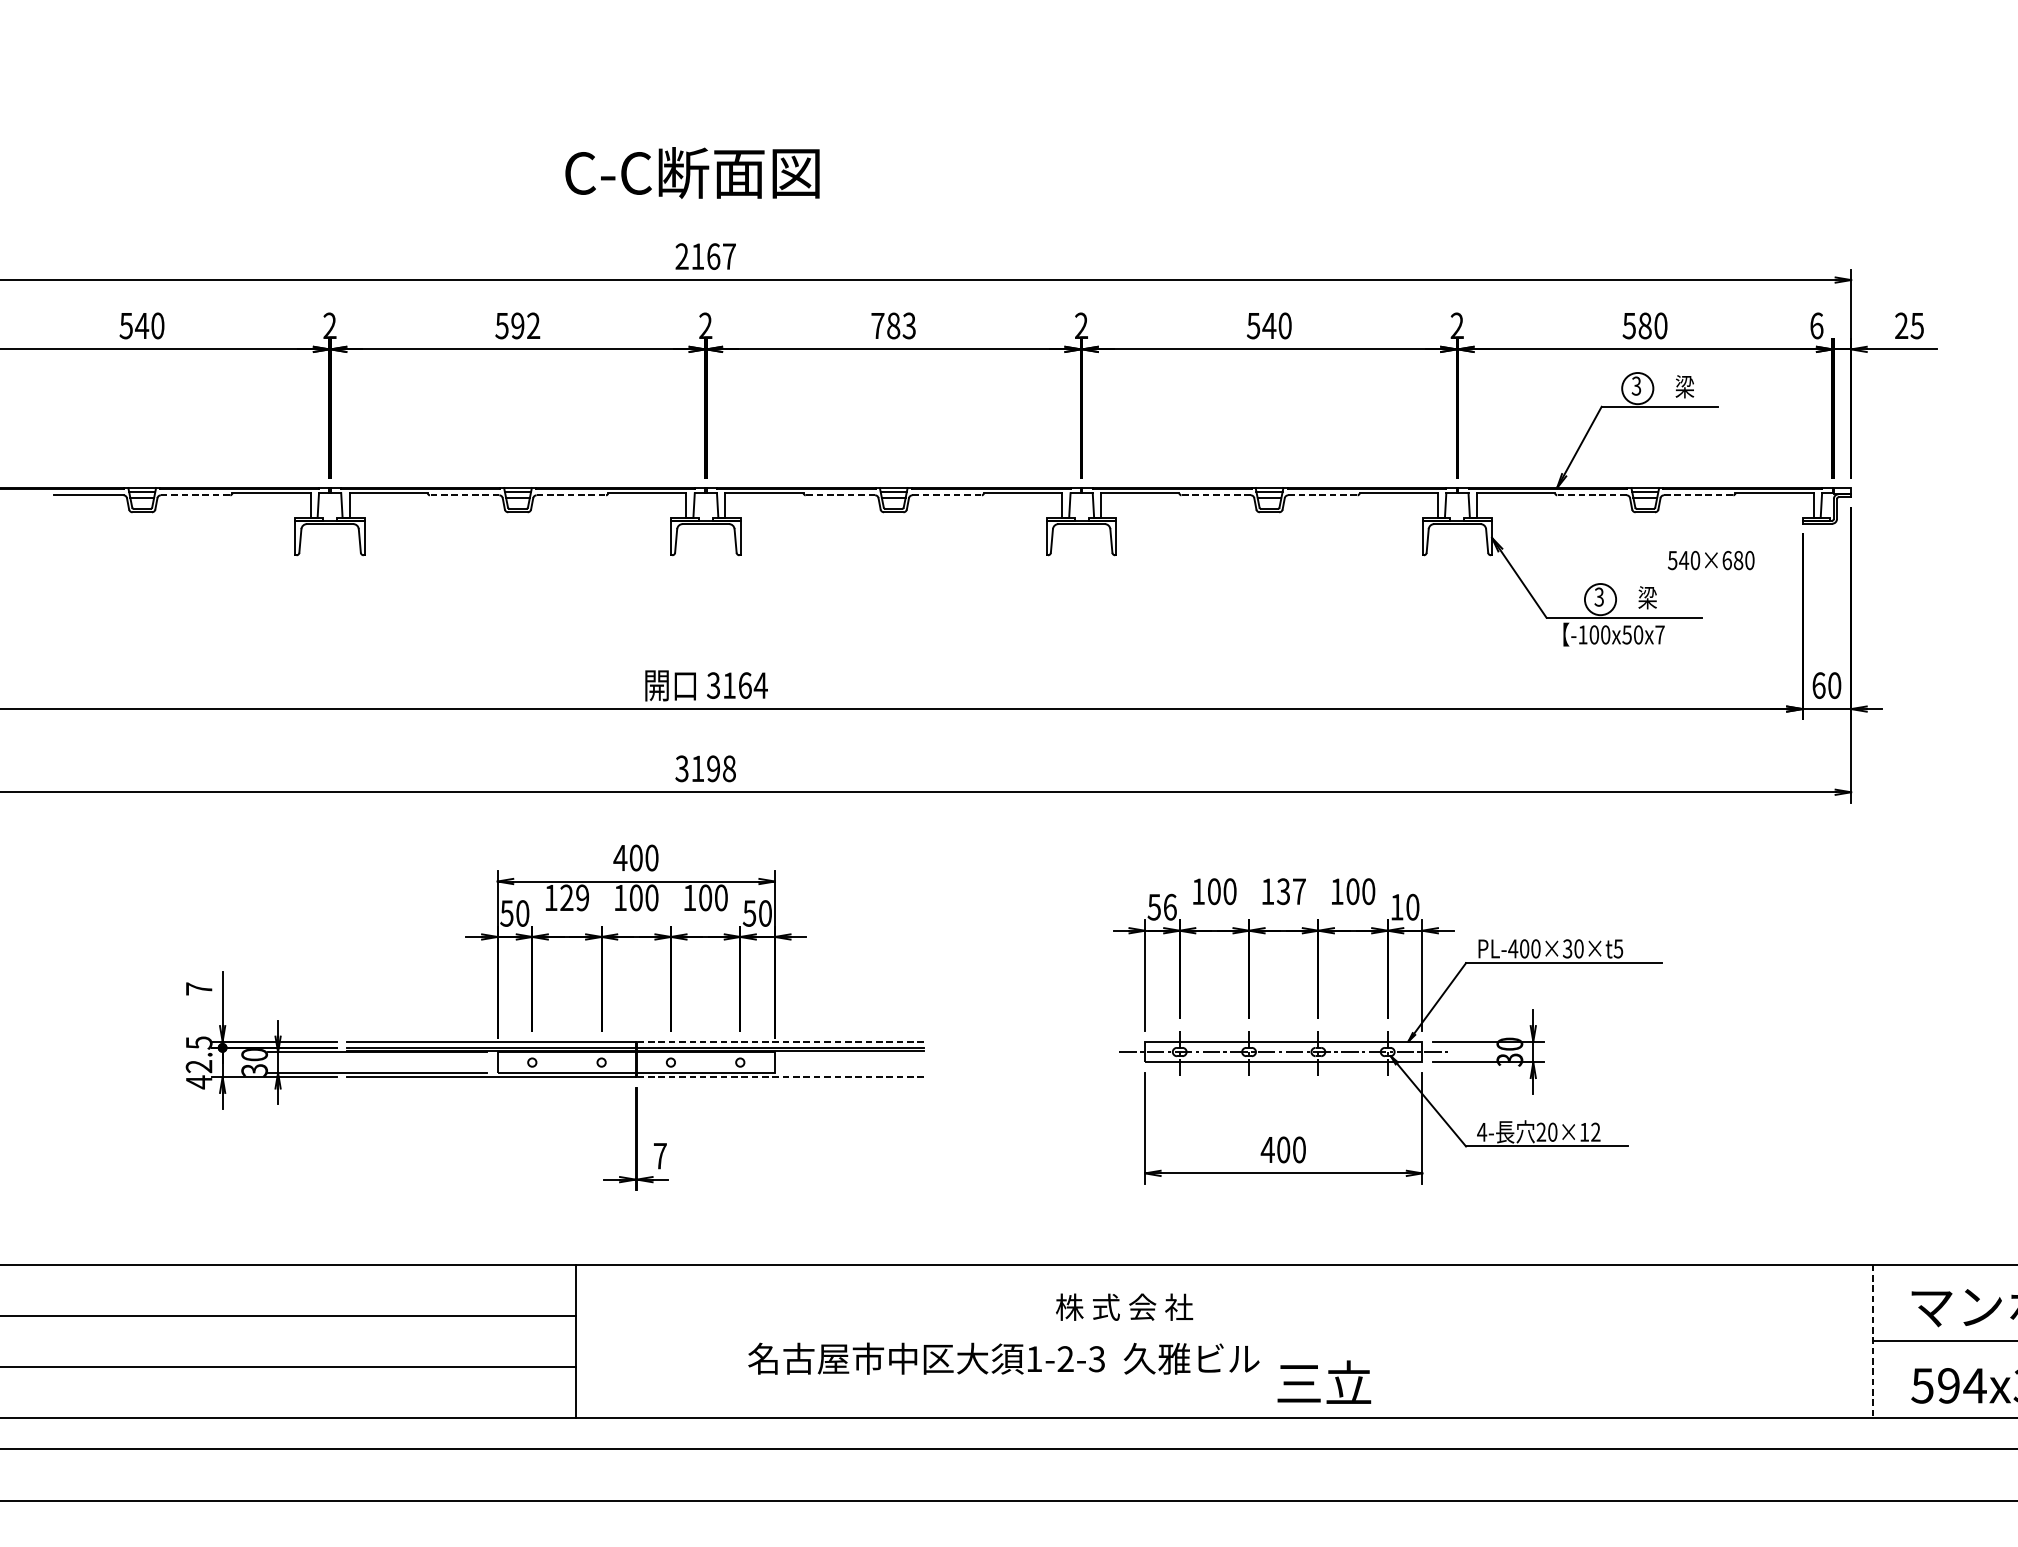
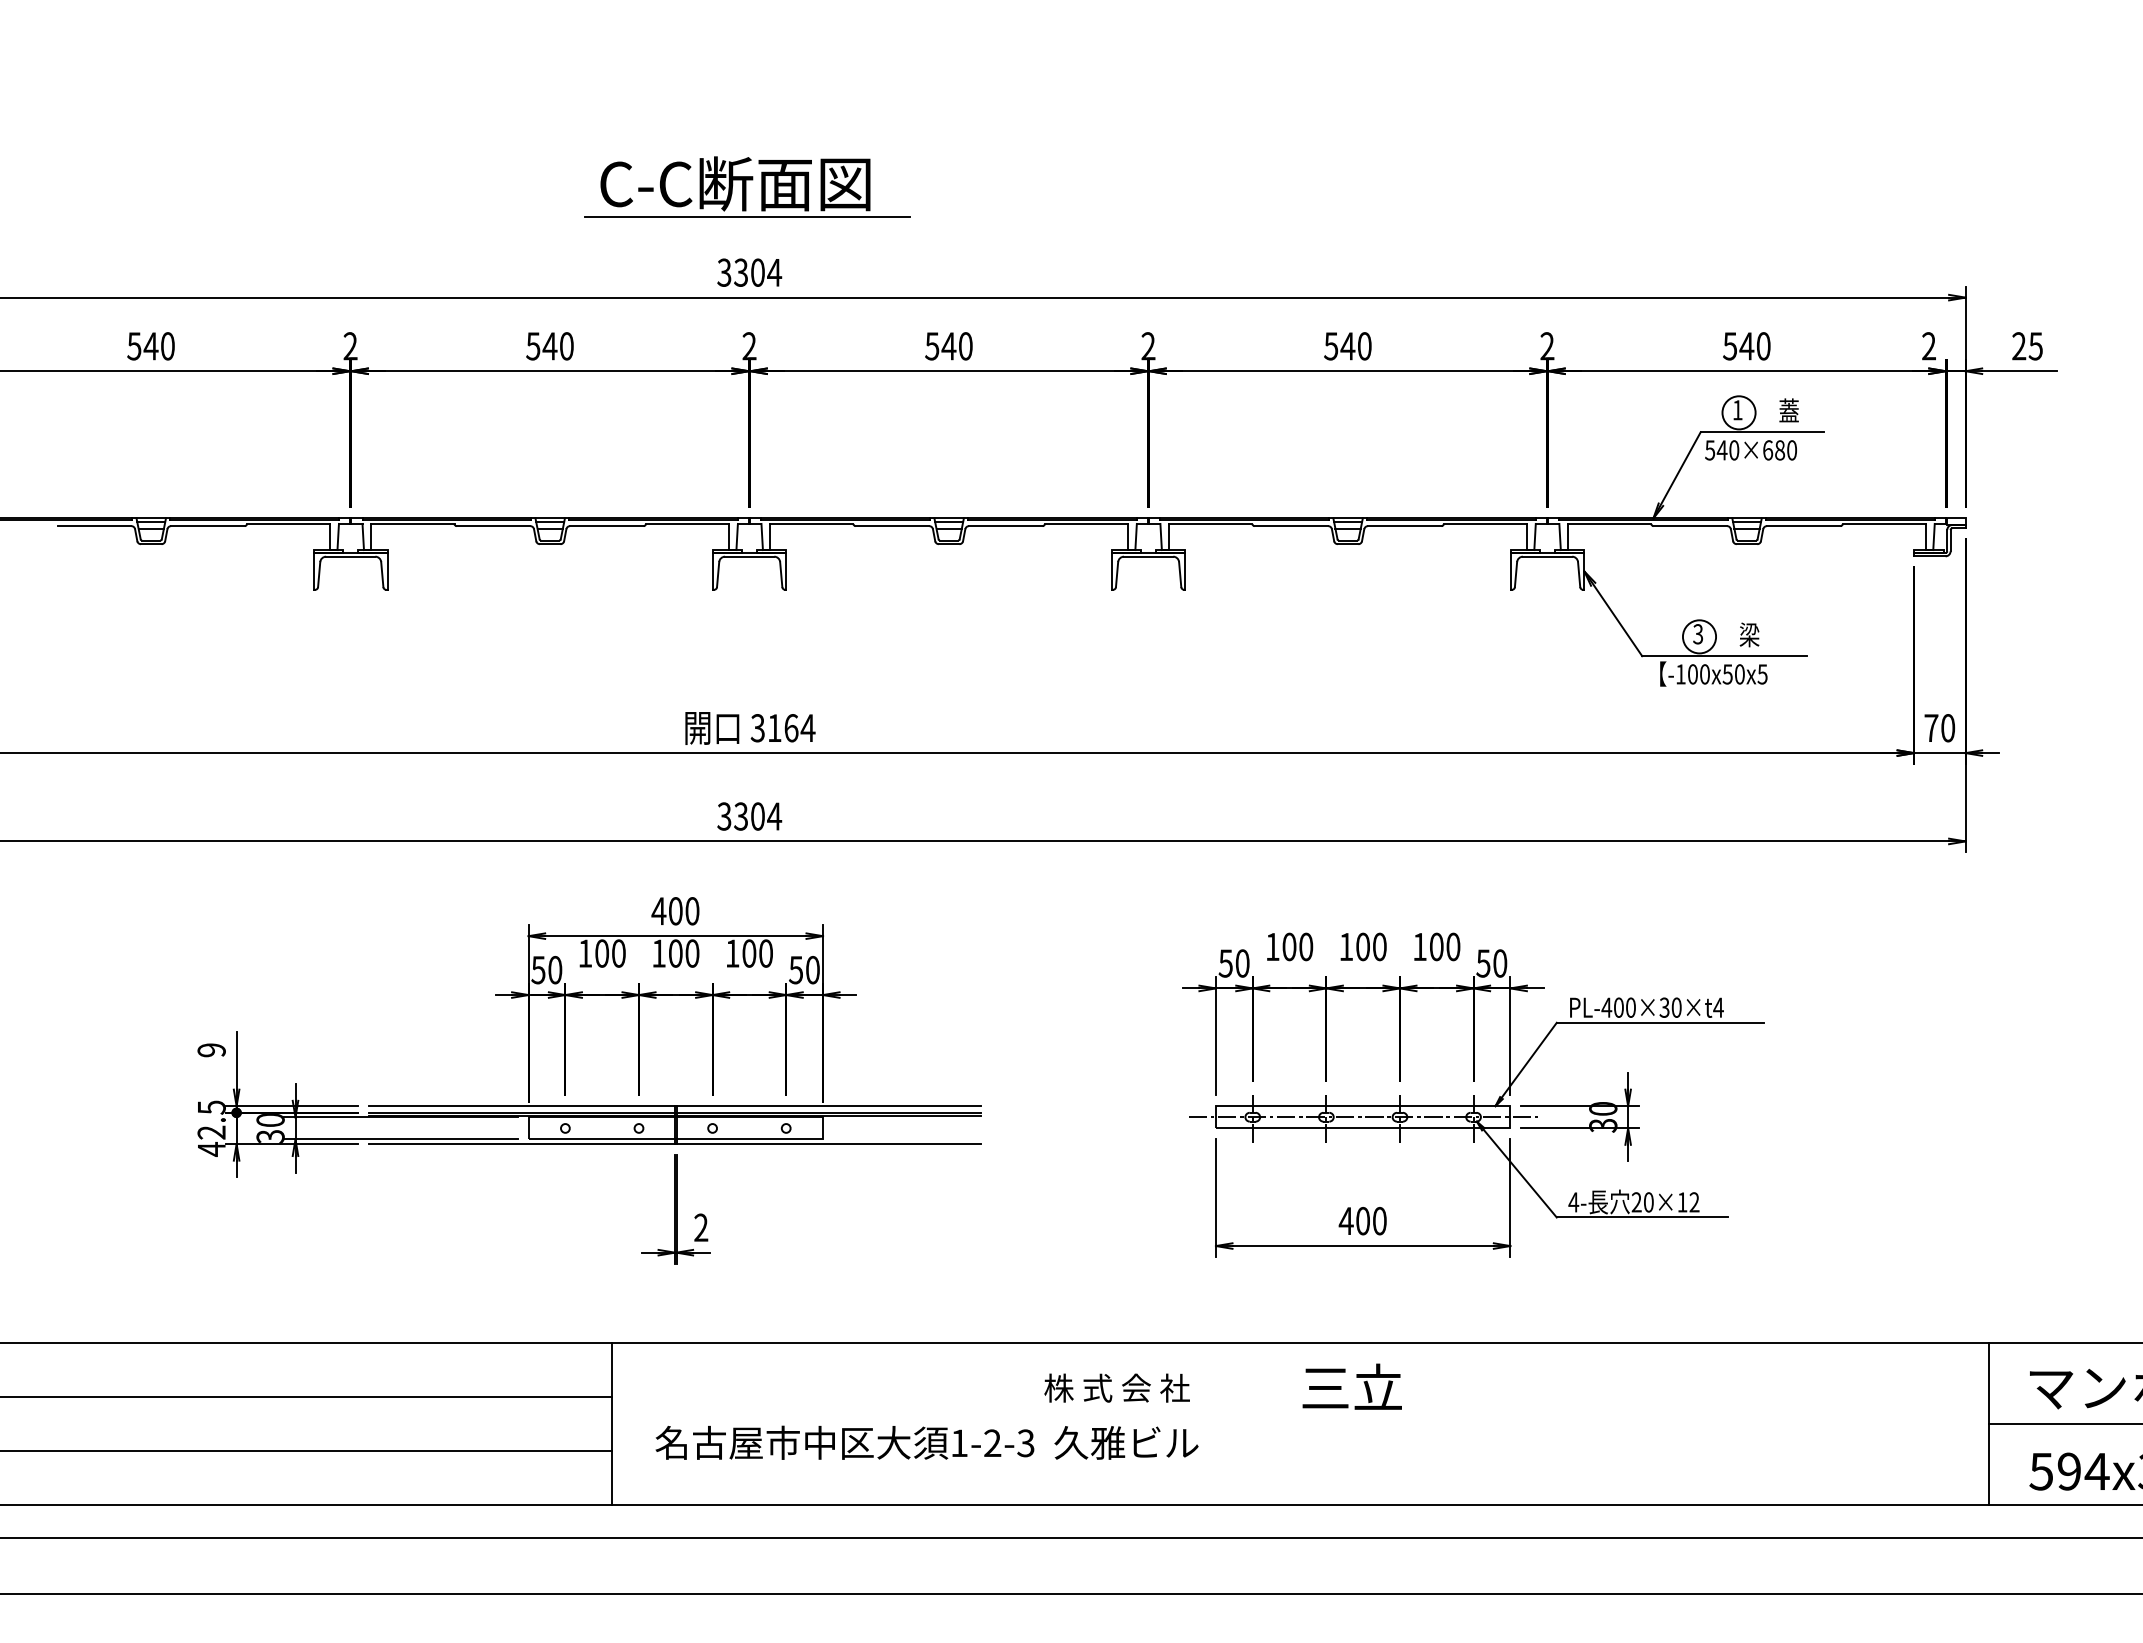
line: (702, 204) -> (746, 217), added
text: (705, 256) -> (749, 272), 2167 -> 3304
text: (524, 326) -> (557, 346), 592 -> 540
text: (893, 326) -> (948, 346), 783 -> 540
text: (1644, 326) -> (1746, 346), 580 -> 540
text: (1817, 326) -> (1929, 346), 6 -> 2
text: (1636, 386) -> (1737, 410), 3 -> 1
text: (1684, 386) -> (1788, 410), 梁 -> 蓋
line: (195, 495) -> (207, 526), dashed -> solid
line: (464, 495) -> (493, 526), dashed -> solid
line: (571, 495) -> (606, 526), dashed -> solid
line: (840, 495) -> (892, 526), dashed -> solid
line: (946, 495) -> (1005, 526), dashed -> solid
line: (1216, 495) -> (1291, 526), dashed -> solid
line: (1322, 495) -> (1404, 526), dashed -> solid
line: (1592, 495) -> (1690, 526), dashed -> solid
line: (1698, 495) -> (1803, 526), dashed -> solid
text: (1710, 560) -> (1750, 450), moved
text: (1659, 635) -> (1762, 674), -100x50x7 -> -100x50x5
text: (1819, 685) -> (1931, 728), 60 -> 70
text: (714, 768) -> (758, 816), 3198 -> 3304
text: (1290, 891) -> (1370, 946), 137 -> 100
text: (574, 897) -> (610, 953), 129 -> 100
text: (1170, 907) -> (1242, 963), 56 -> 50
text: (1397, 907) -> (1483, 963), 10 -> 50
text: (1618, 948) -> (1718, 1007), PL-400×30×t5 -> PL-400×30×t4
text: (198, 989) -> (211, 1050), 7 -> 9
line: (780, 1041) -> (828, 1106), dashed -> solid
line: (780, 1077) -> (828, 1144), dashed -> solid
text: (660, 1155) -> (701, 1227), 7 -> 2
text: (1123, 1306) -> (1116, 1387), moved
line: (1872, 1341) -> (1988, 1424), dashed -> solid
text: (1003, 1358) -> (926, 1442), moved
text: (1323, 1381) -> (1351, 1386), moved

